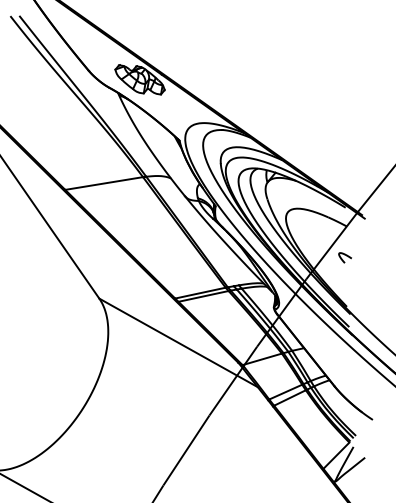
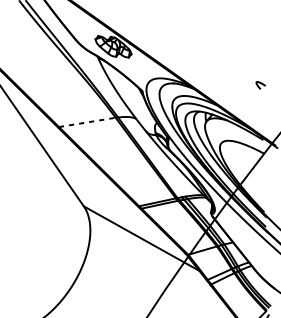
line: (104, 183) -> (87, 122), solid -> dashed
curve: (344, 255) -> (260, 83), moved

